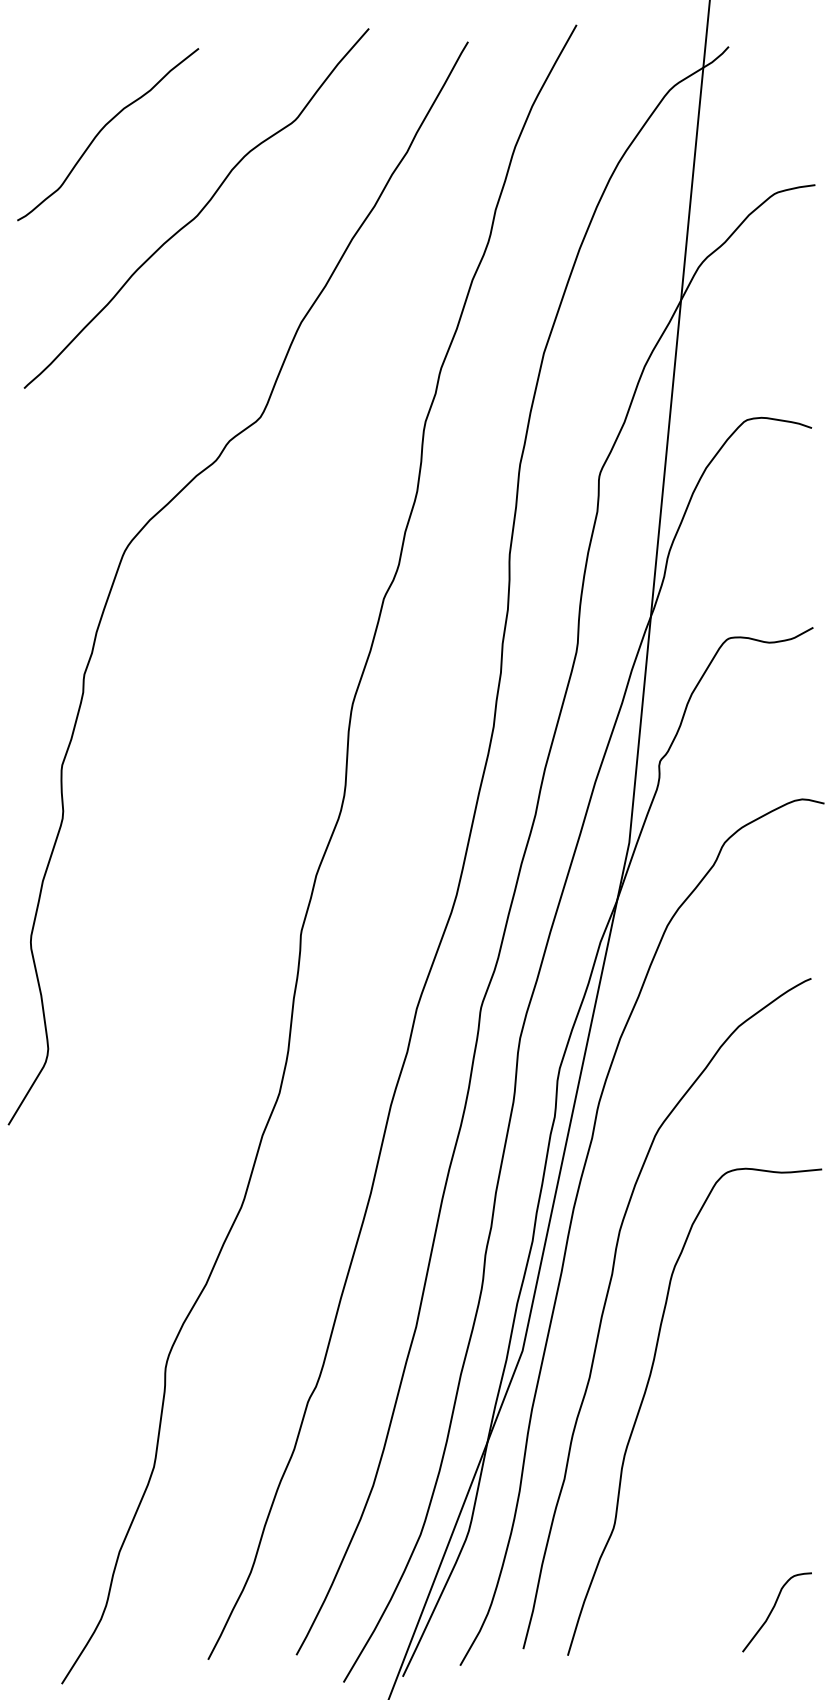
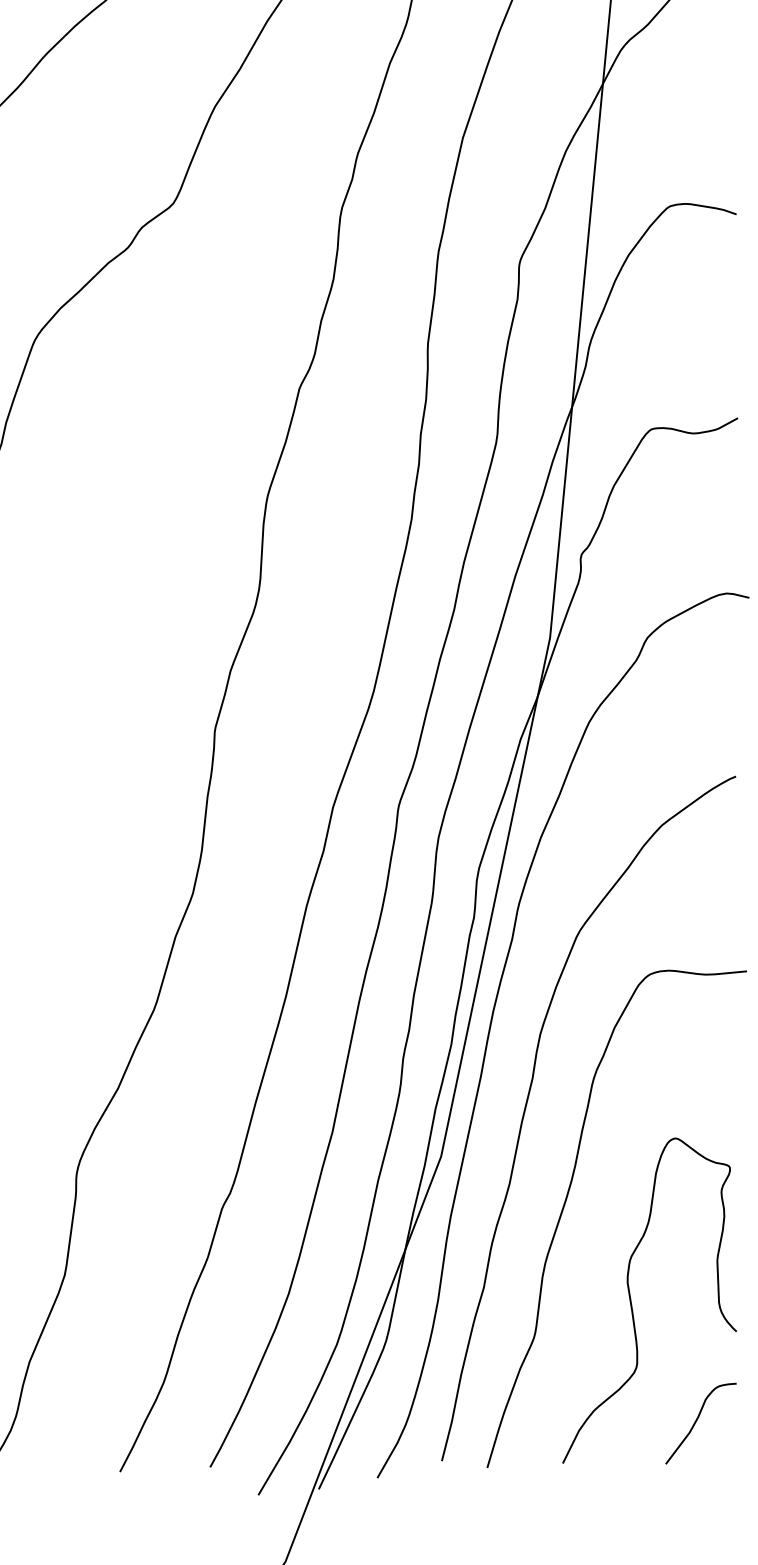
curve: (709, 1492) -> (631, 1301), added

